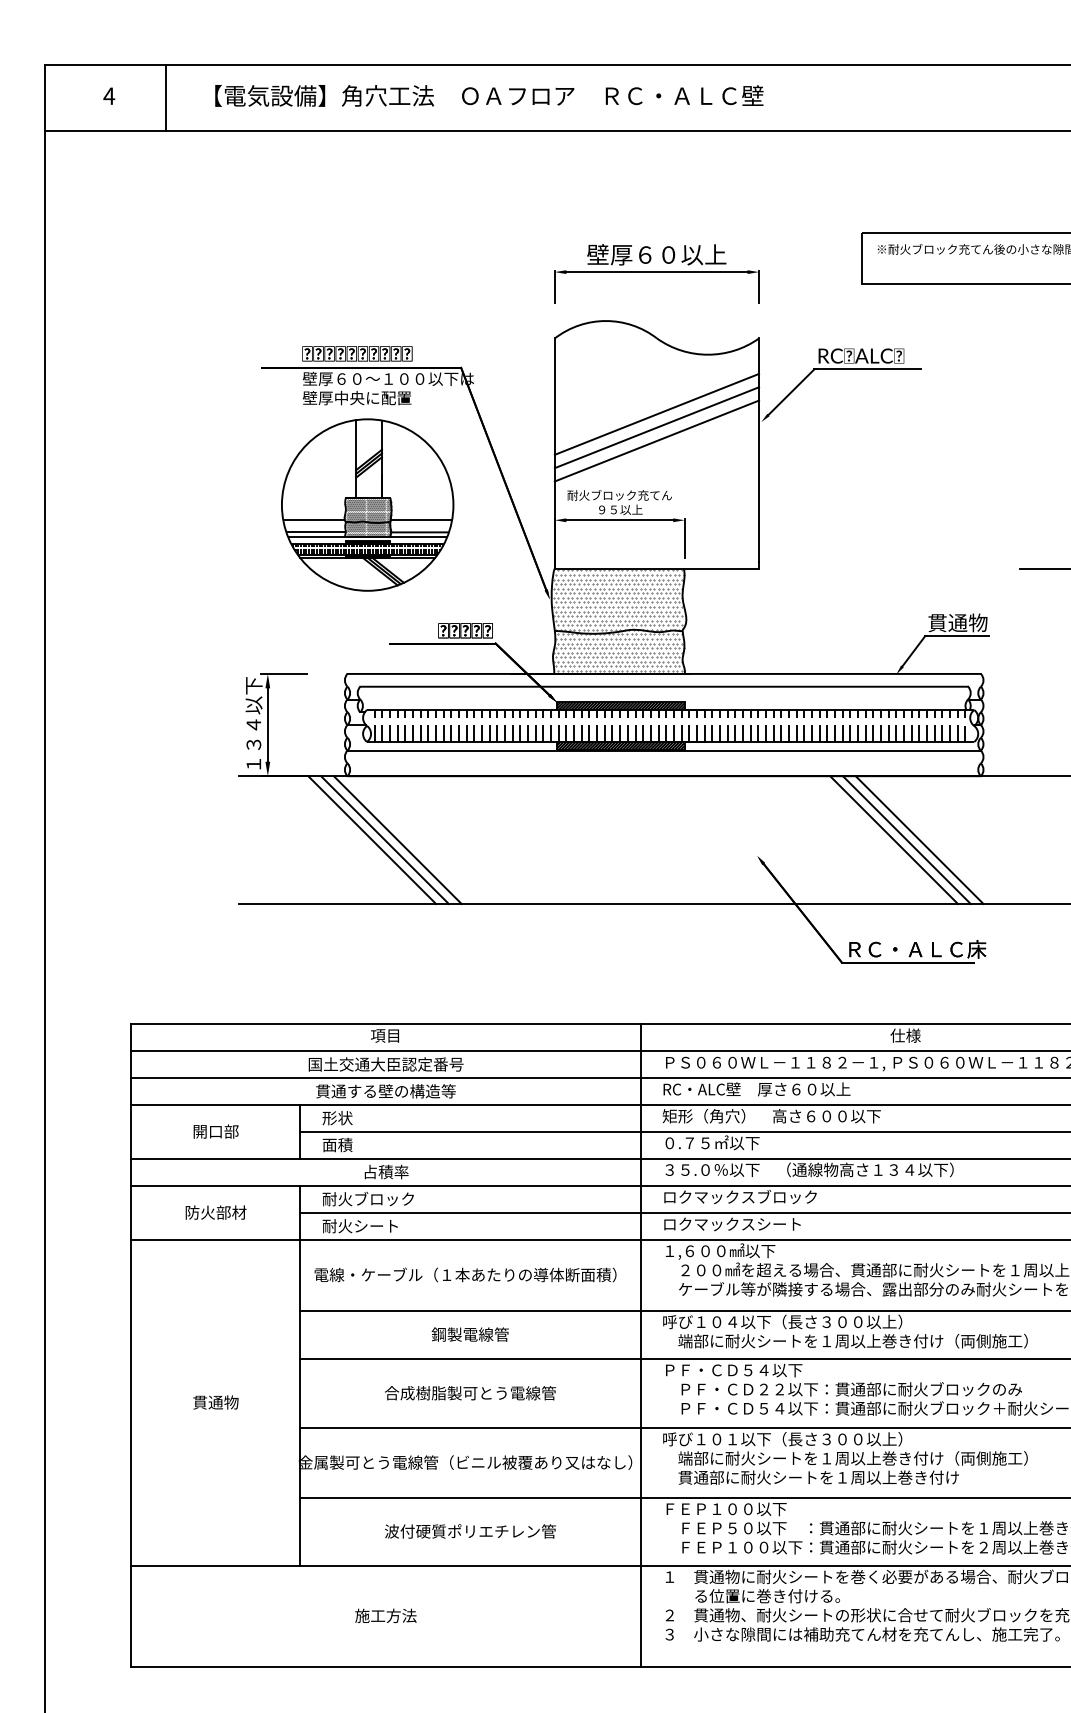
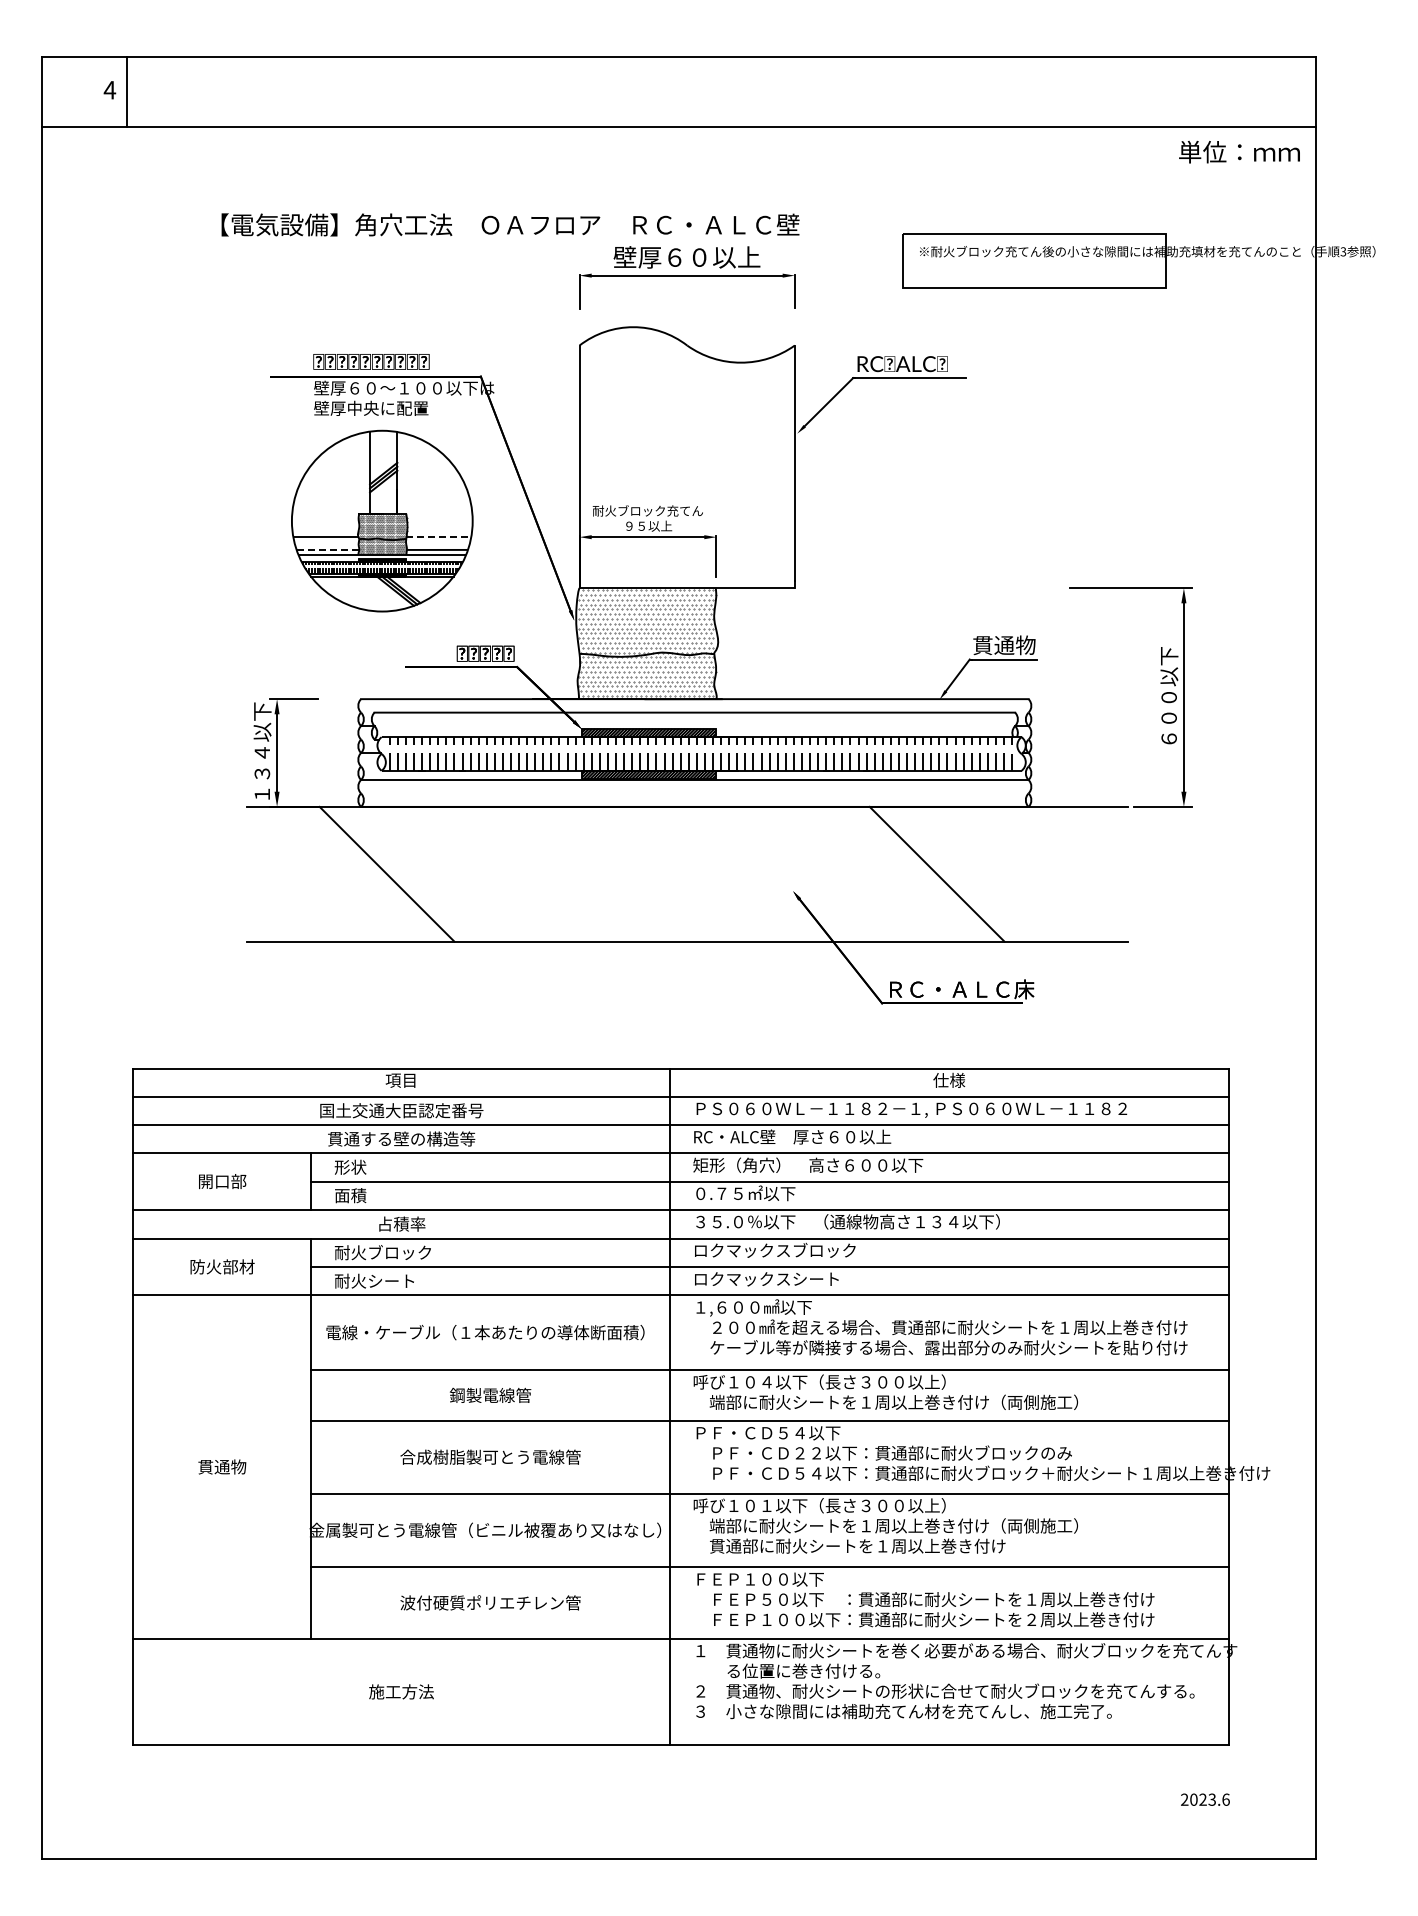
text: (489, 95) -> (510, 224), moved
line: (166, 97) -> (127, 91), moved
line: (656, 414) -> (686, 425), removed
line: (656, 427) -> (686, 439), removed
line: (656, 440) -> (686, 453), removed
line: (421, 520) -> (439, 537), solid -> dashed
line: (316, 531) -> (328, 549), solid -> dashed
line: (384, 839) -> (400, 873), removed
line: (397, 839) -> (413, 873), removed
line: (906, 839) -> (950, 873), removed
line: (919, 839) -> (963, 873), removed

